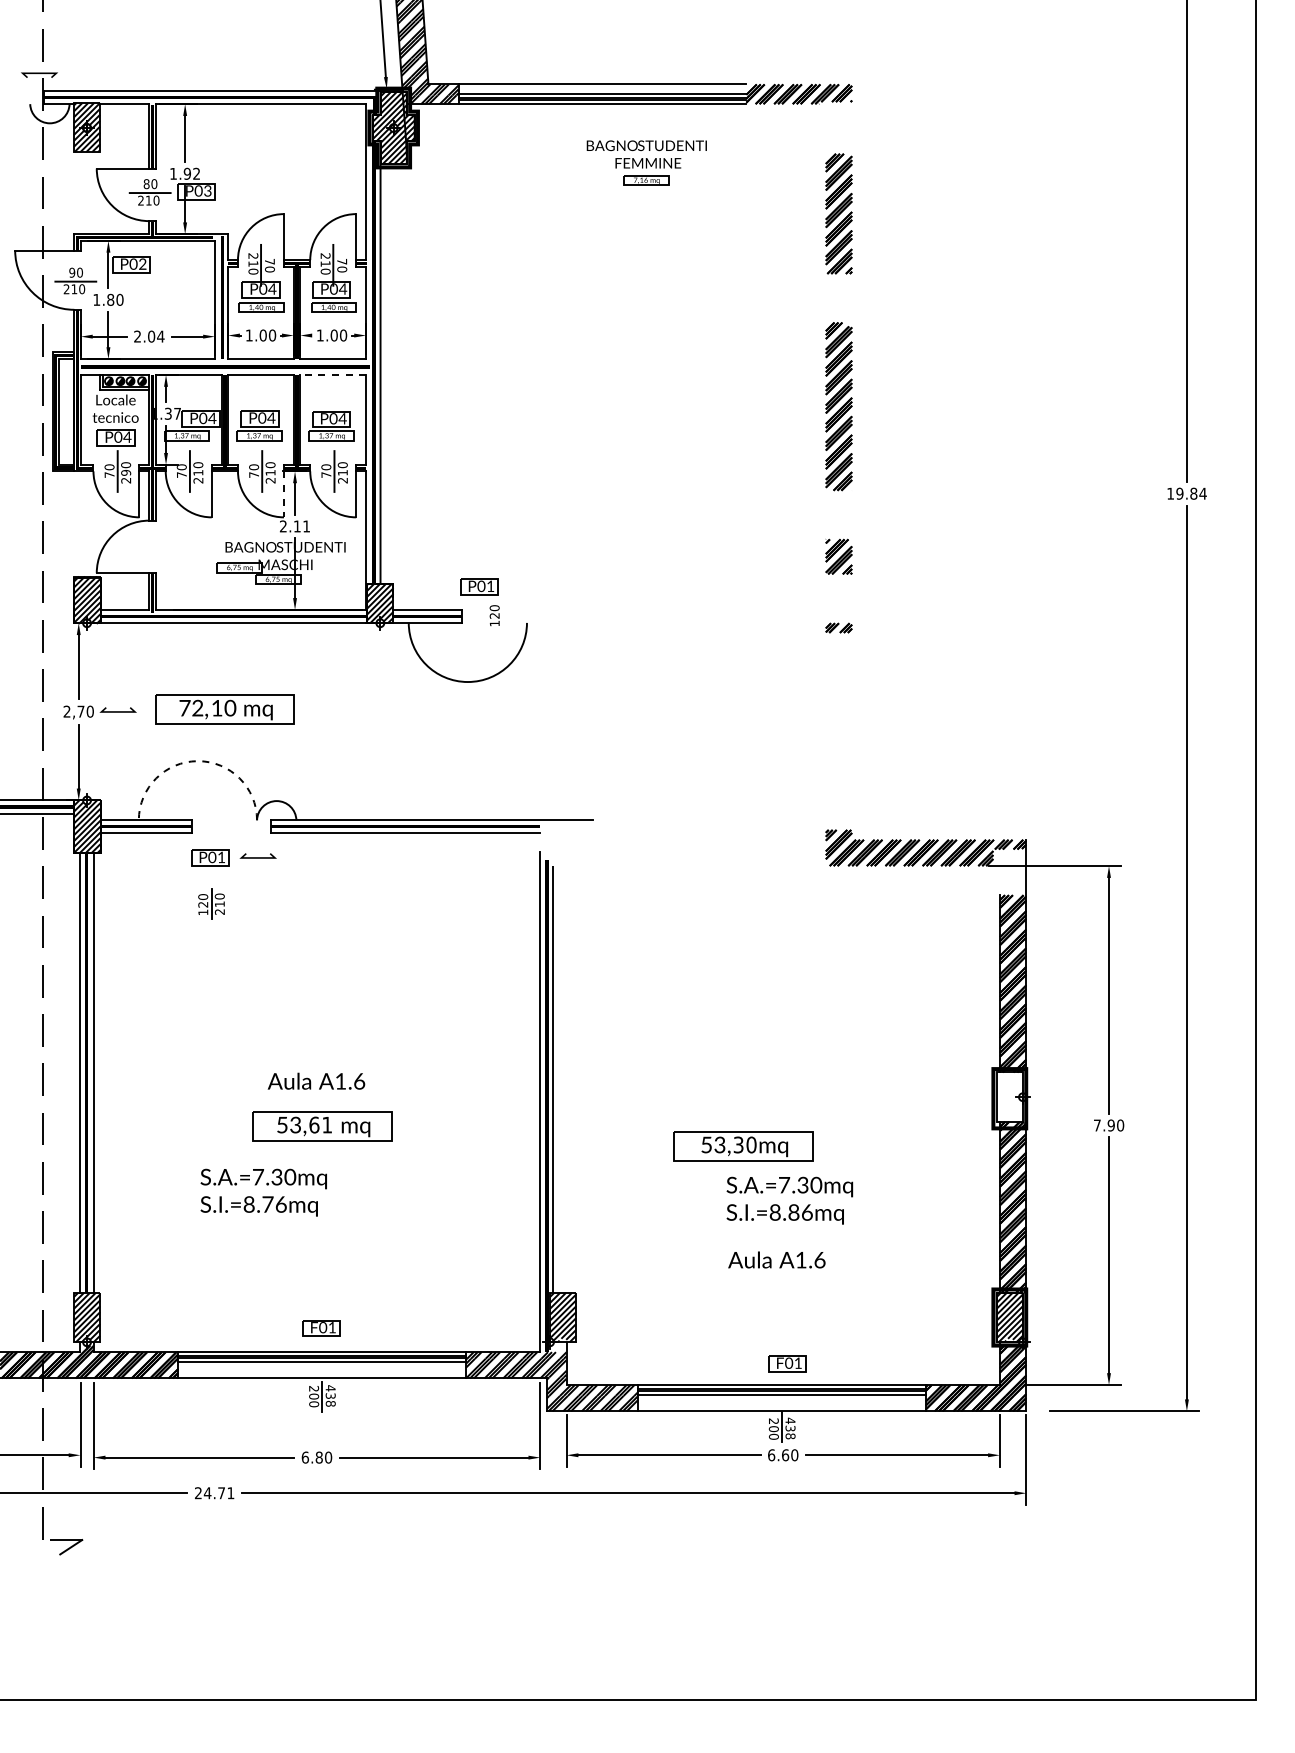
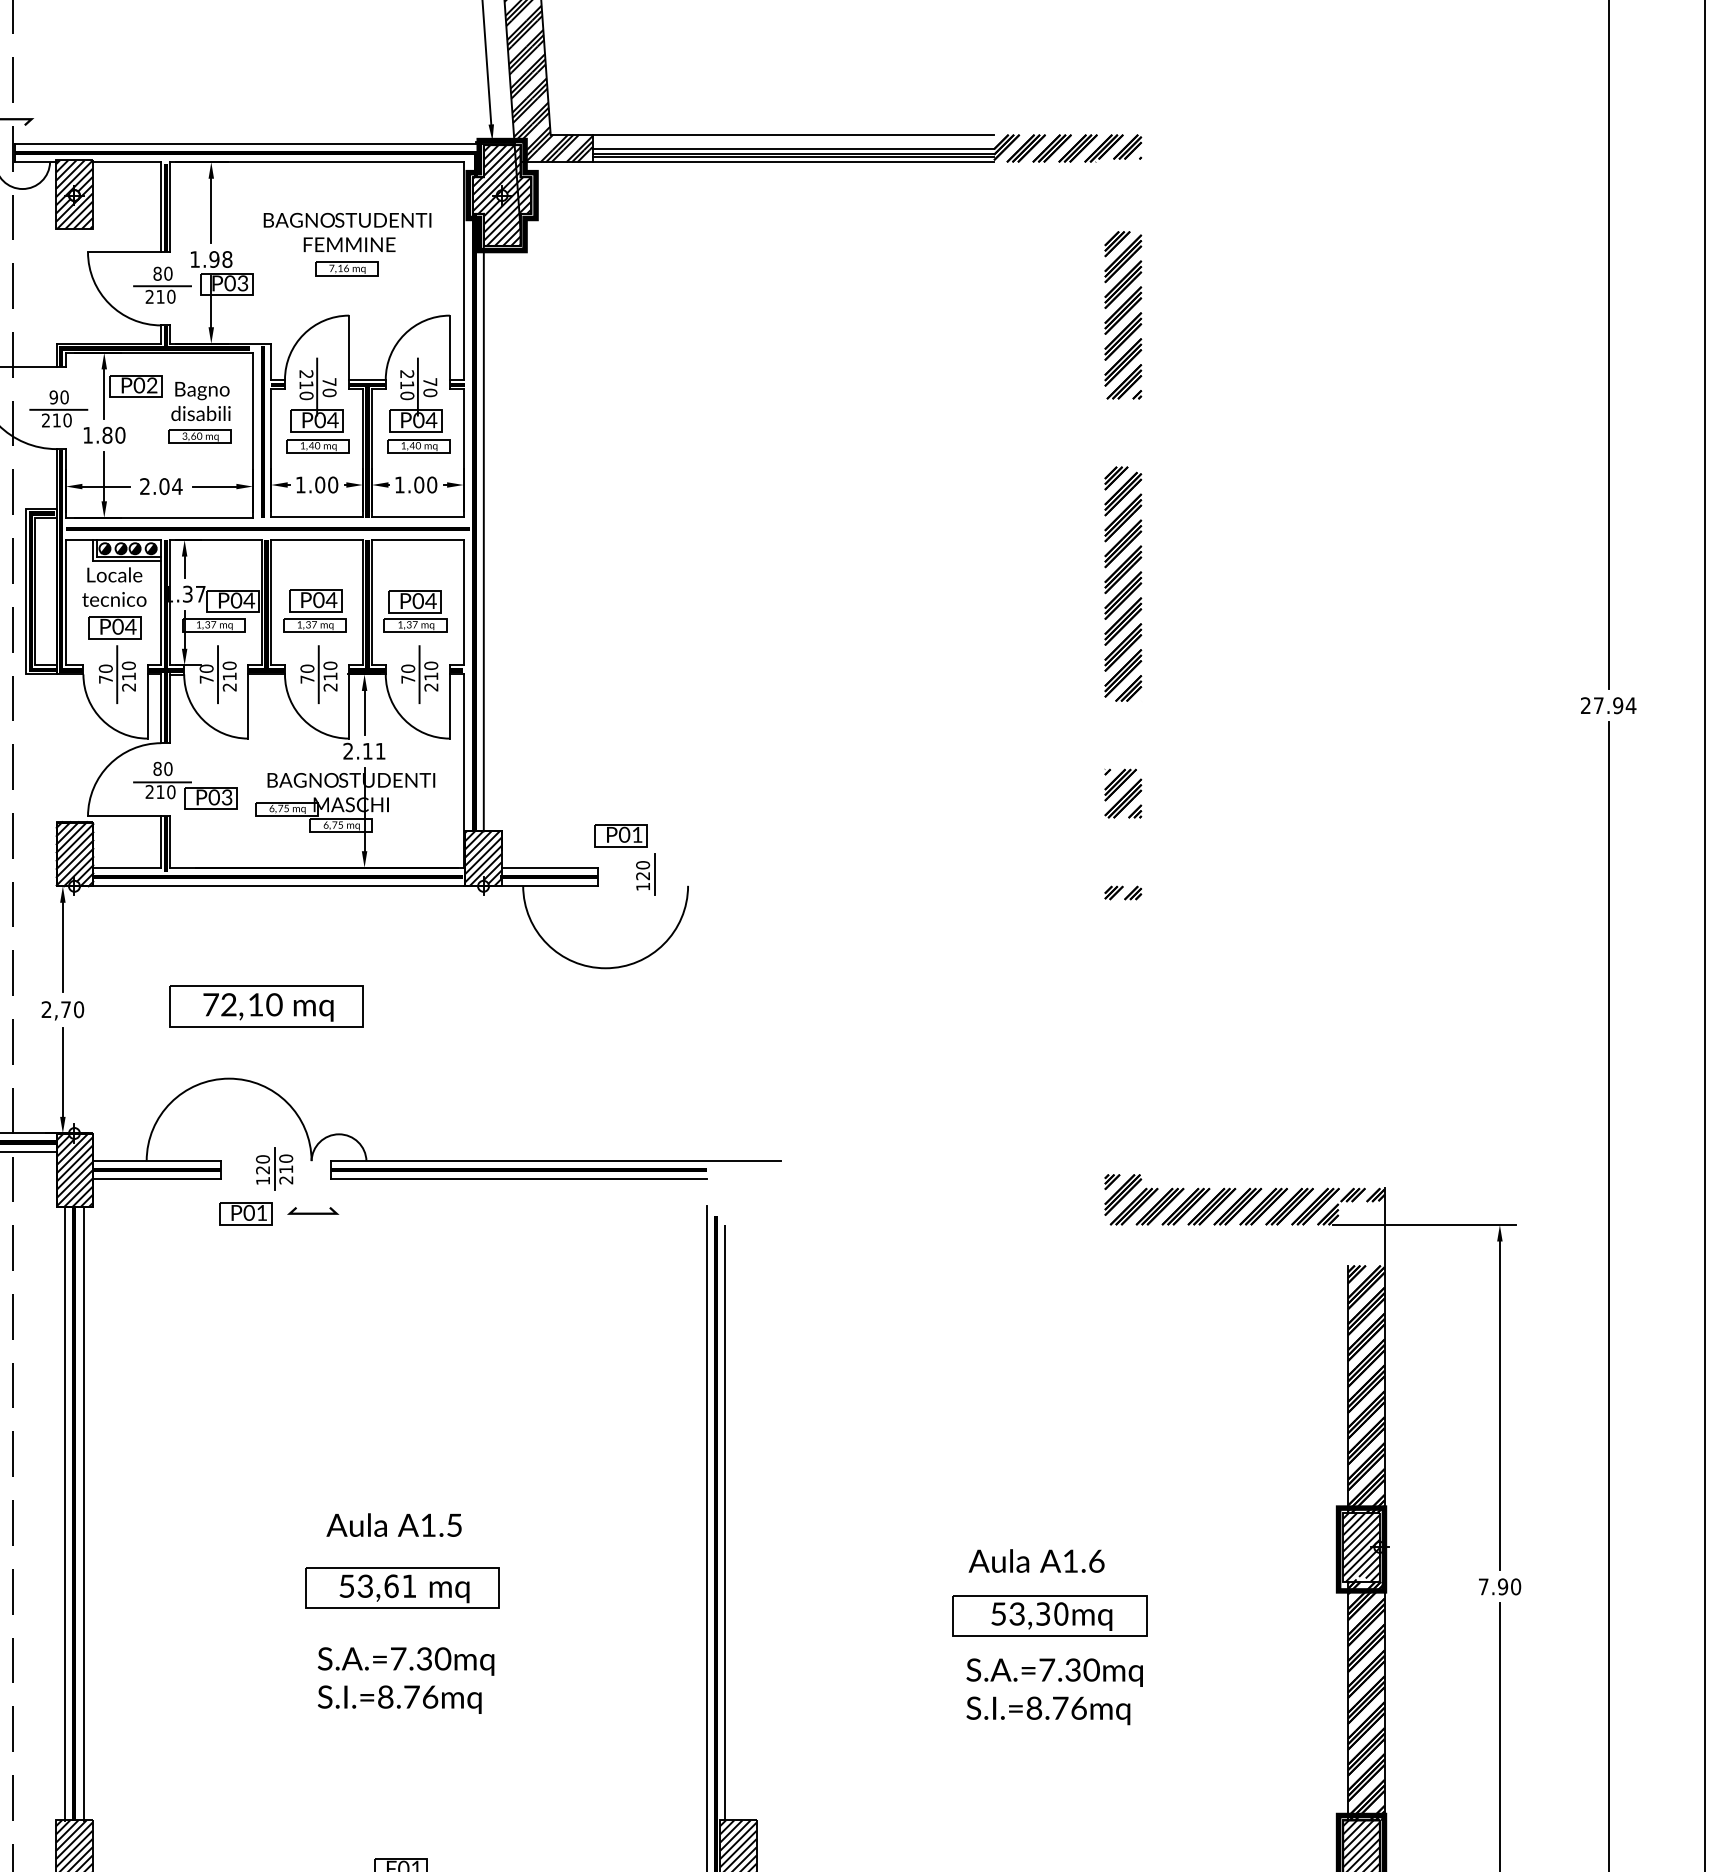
part: (646, 162) -> (347, 243), moved
text: (196, 173) -> (227, 258), 1.92 -> 1.98
part: (176, 283) -> (199, 412), added
line: (333, 375) -> (418, 540), dashed -> solid
text: (126, 472) -> (129, 676), 290 -> 210
text: (1182, 493) -> (1602, 705), 19.84 -> 27.94
line: (283, 494) -> (348, 706), dashed -> solid
part: (166, 551) -> (185, 786), added
line: (503, 614) -> (655, 874), added
line: (117, 711) -> (116, 1009), removed
arc: (197, 761) -> (228, 1079), dashed -> solid
part: (211, 903) -> (274, 1168), moved
text: (359, 1081) -> (454, 1525), A1.6 -> A1.5
hatch: (1009, 1096) -> (1361, 1546), added
part: (743, 1146) -> (1050, 1616), moved
text: (263, 1192) -> (405, 1680), moved
text: (793, 1212) -> (1059, 1708), S.I.=8.86mq -> S.I.=8.76mq
text: (776, 1259) -> (1036, 1560), moved

